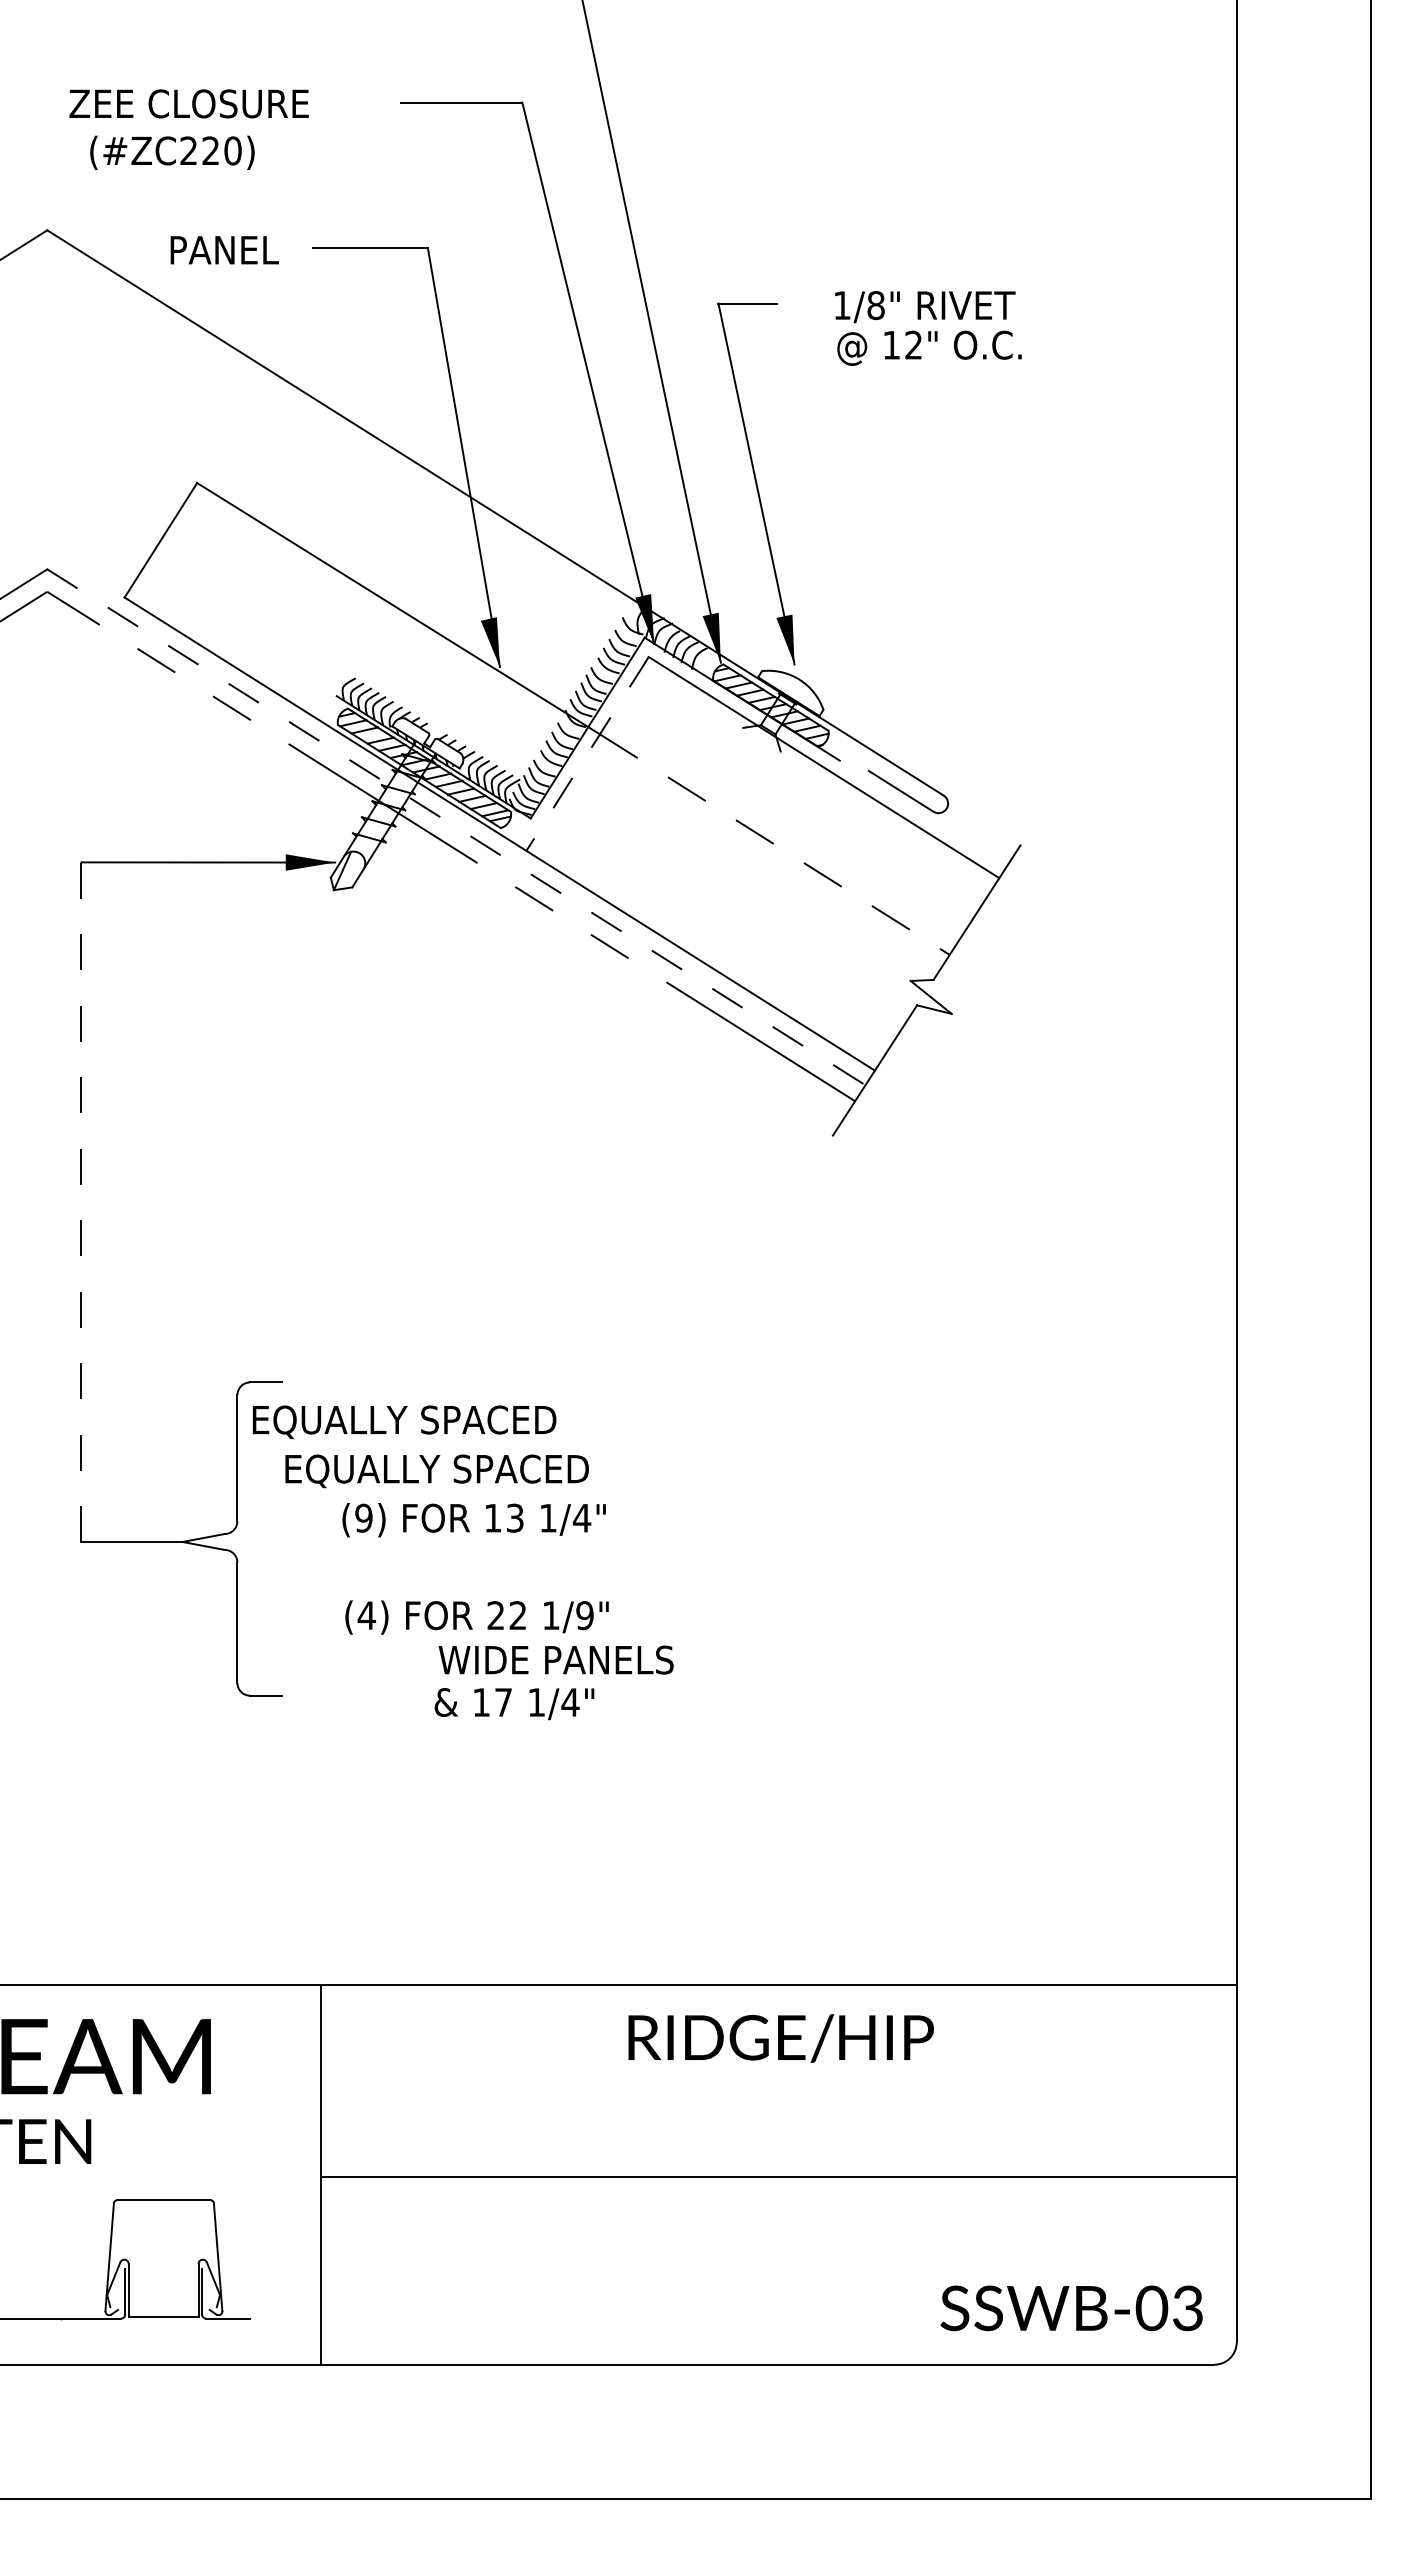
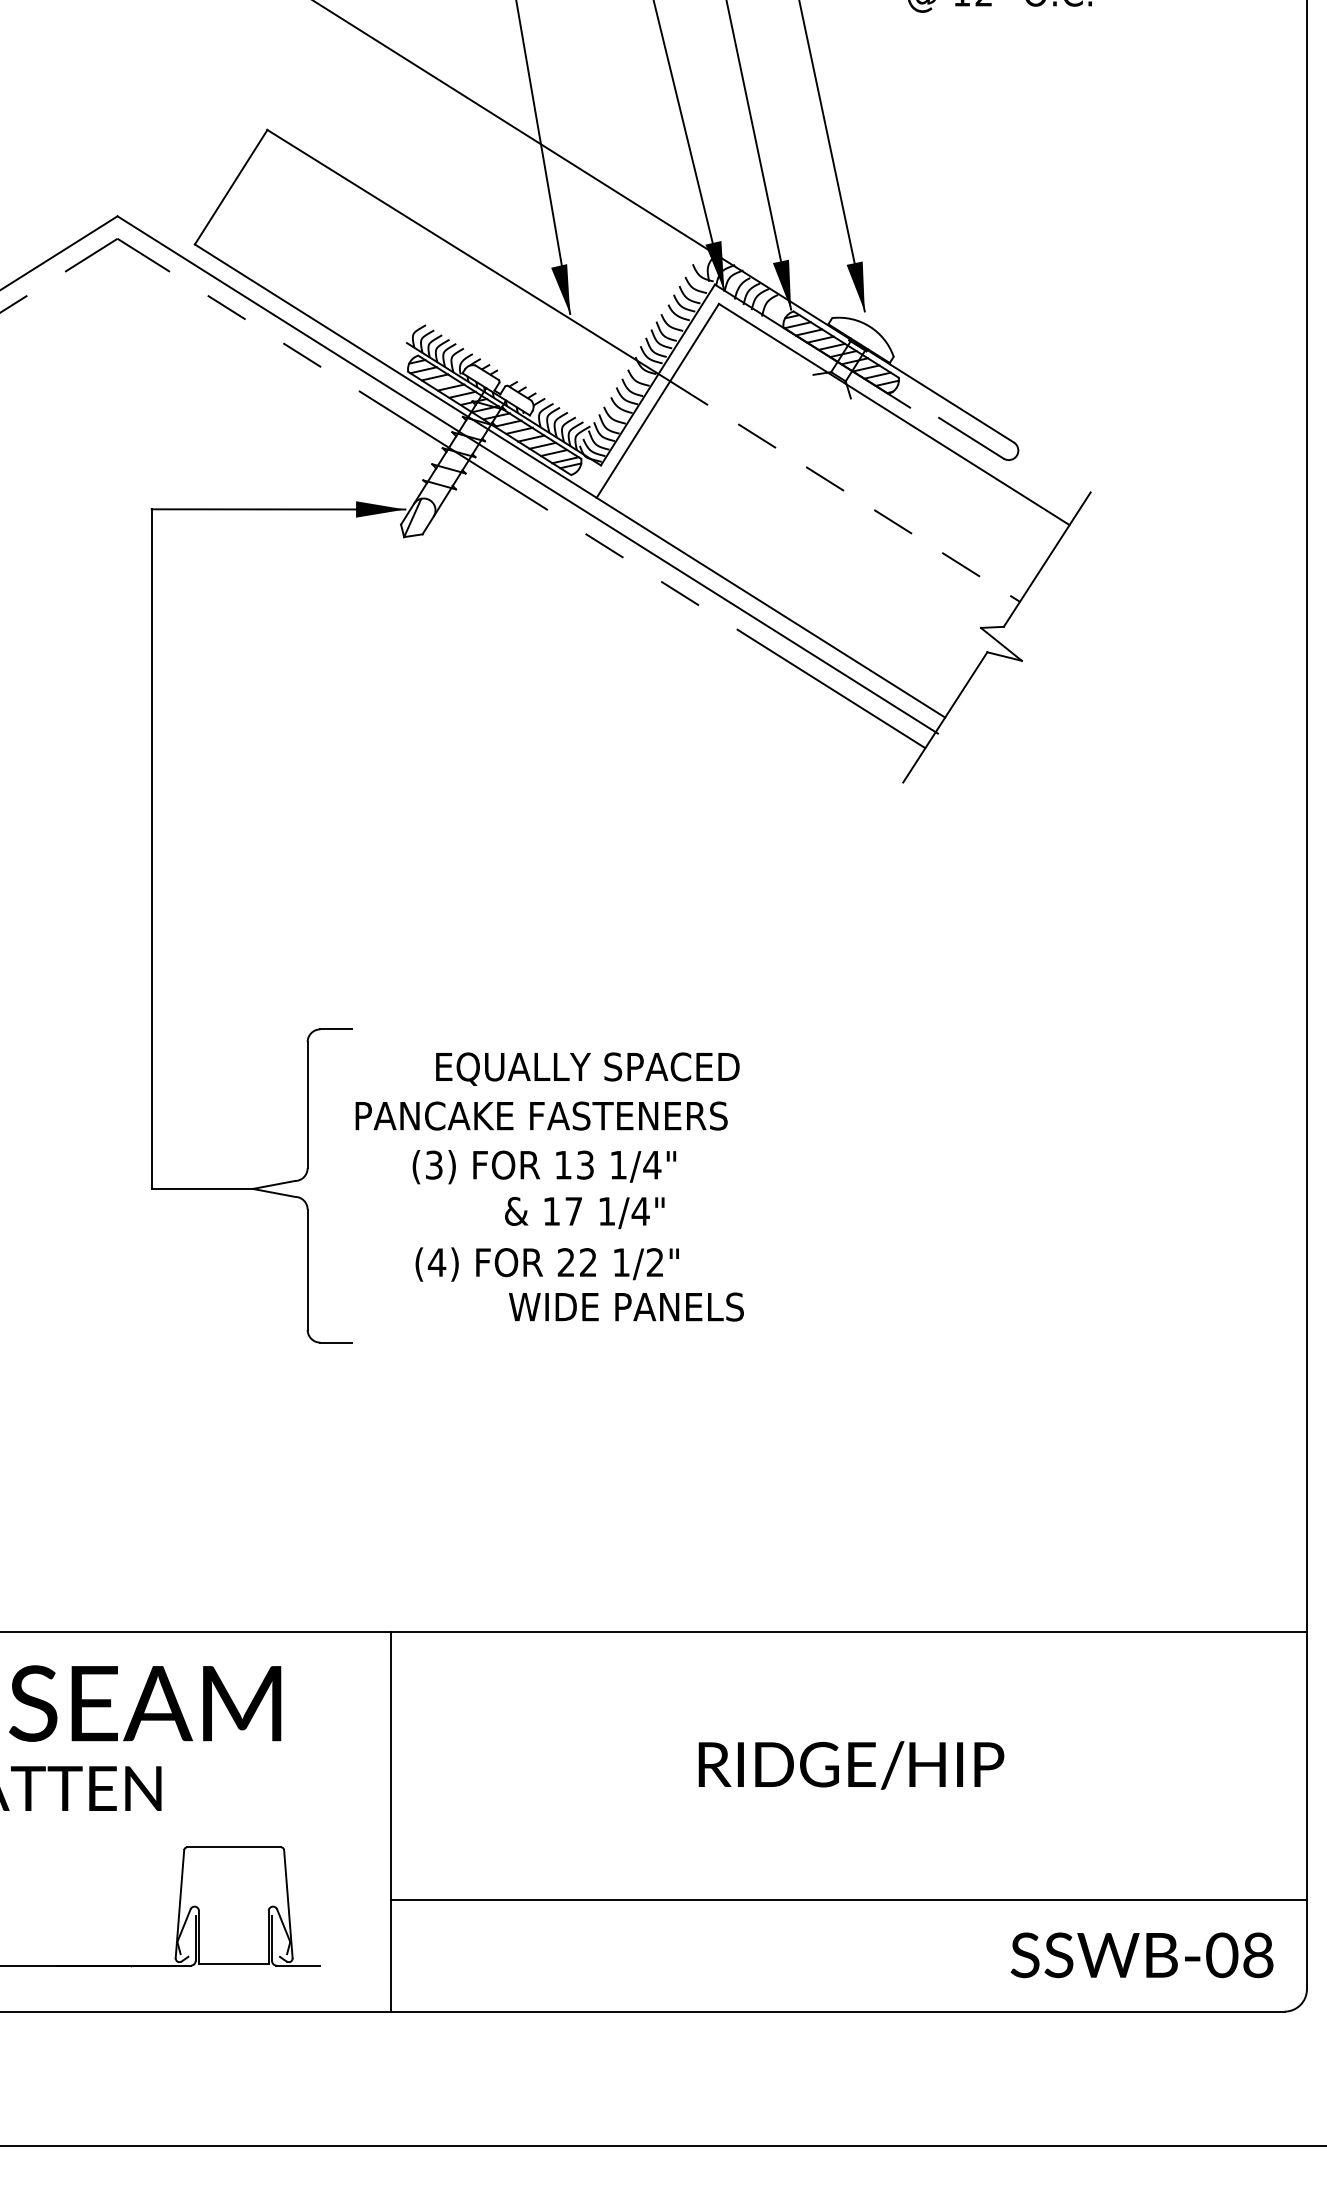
line: (587, 753) -> (657, 400), dashed -> solid
line: (457, 828) -> (527, 475), dashed -> solid
line: (81, 1202) -> (151, 849), dashed -> solid
text: (404, 1421) -> (587, 1068), moved
text: (472, 1471) -> (542, 1118), EQUALLY SPACED -> PANCAKE FASTENERS
text: (363, 1517) -> (433, 1164), (9) -> (3)
text: (584, 1615) -> (654, 1262), 1/9" -> 1/2"
text: (514, 1704) -> (584, 1213), moved
text: (780, 2038) -> (850, 1765), moved
line: (778, 2177) -> (848, 1900), moved
text: (1188, 2307) -> (1258, 1954), SSWB-03 -> SSWB-08

